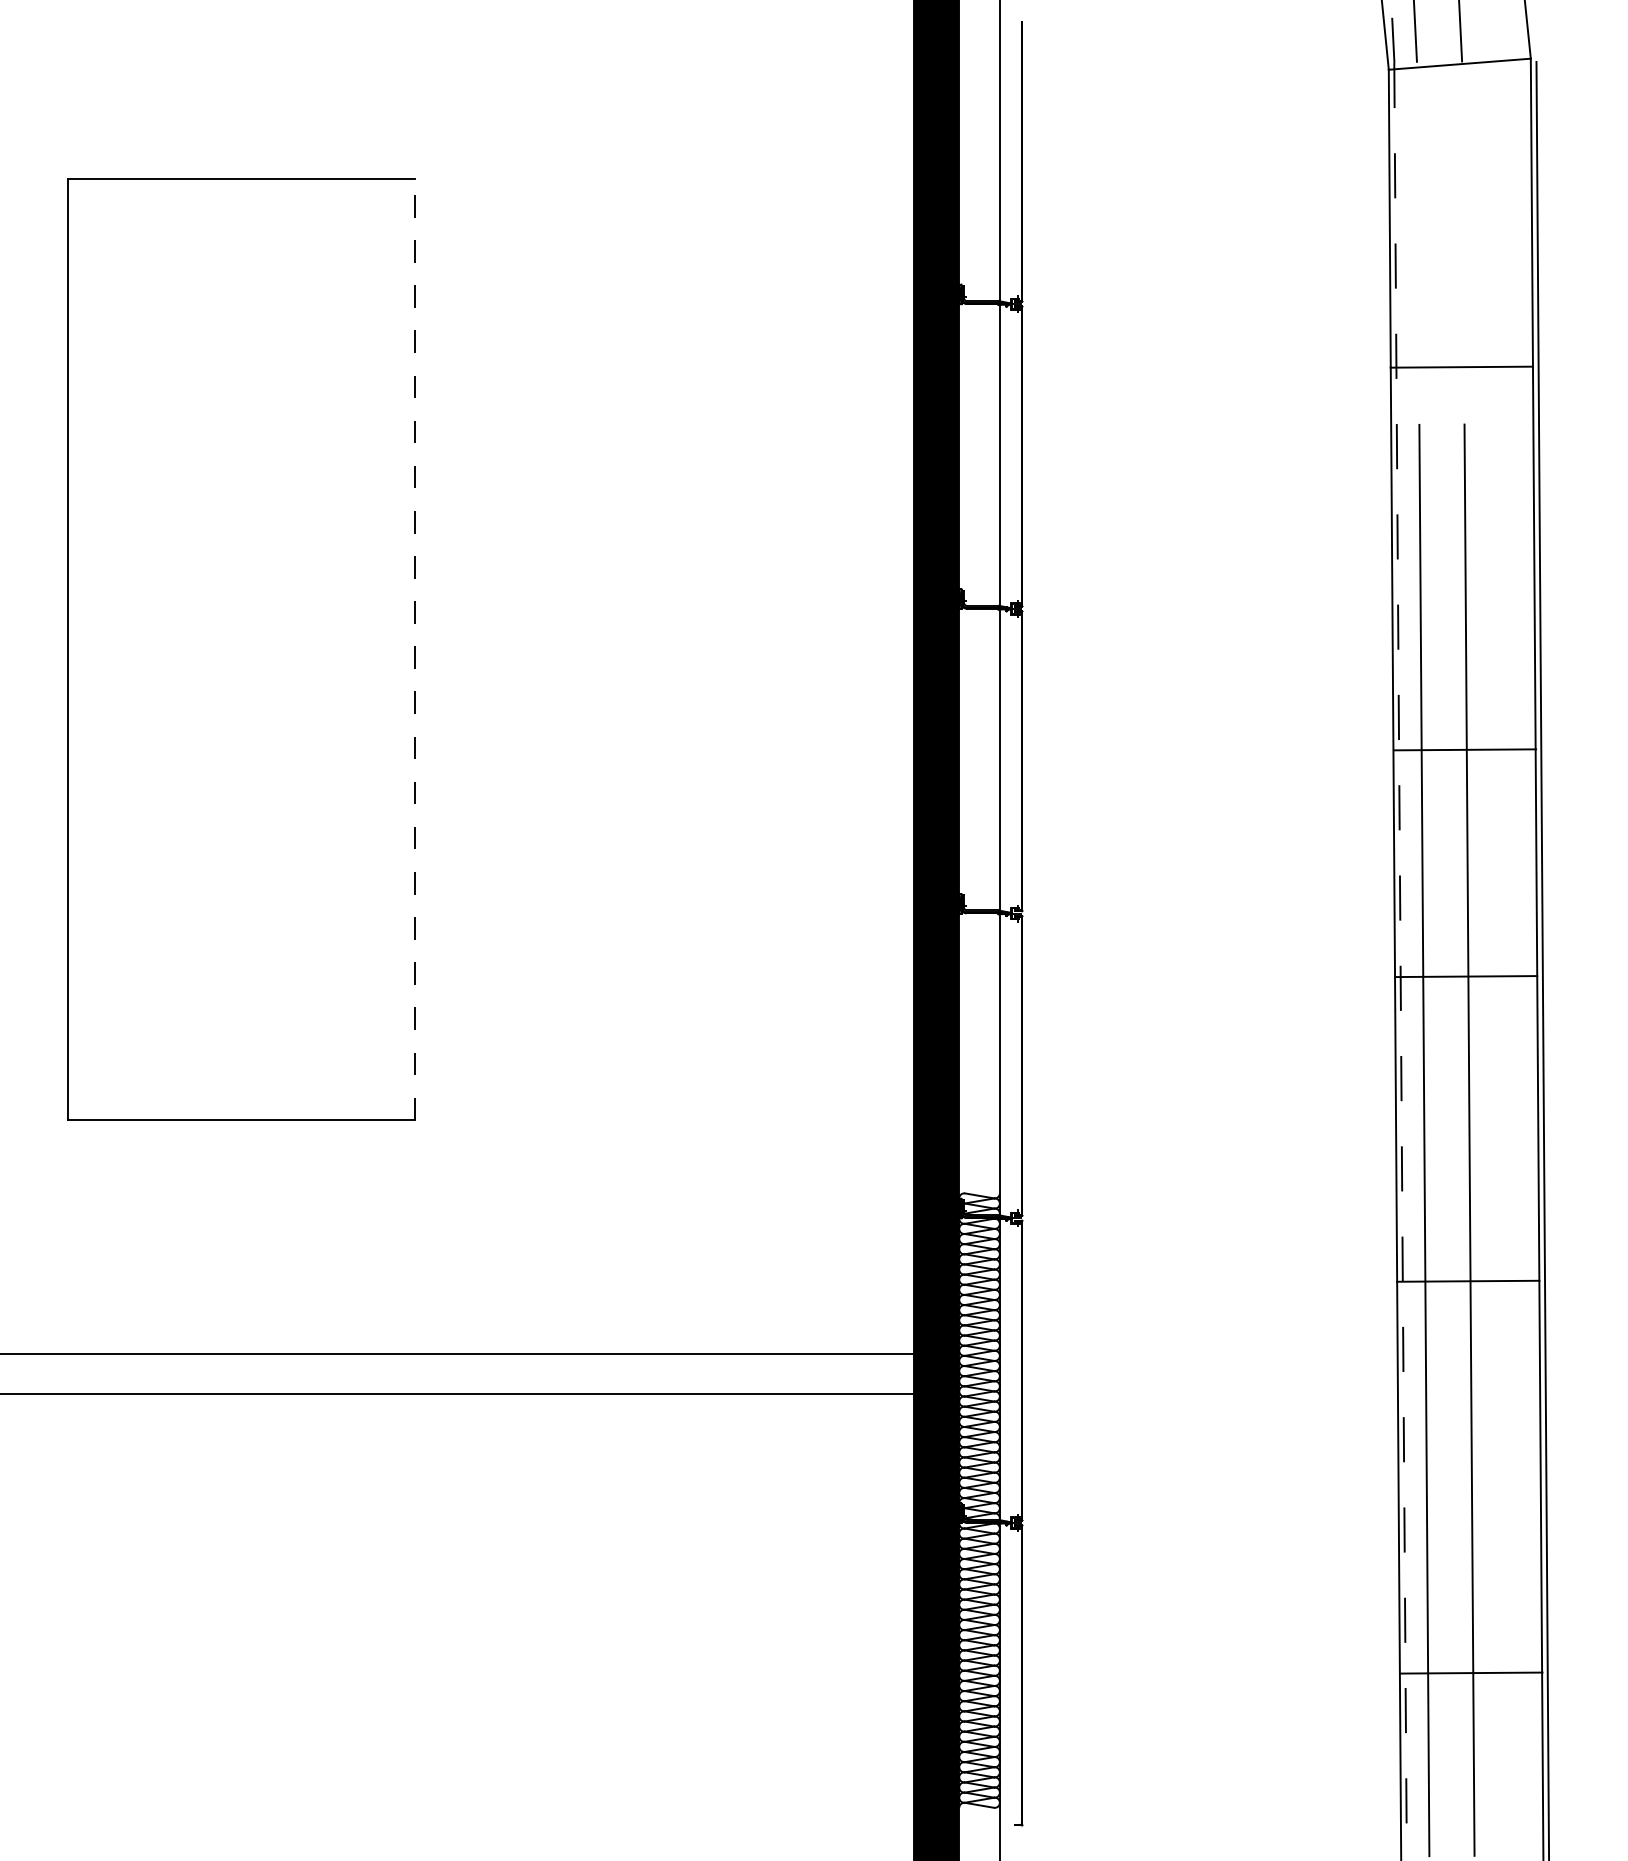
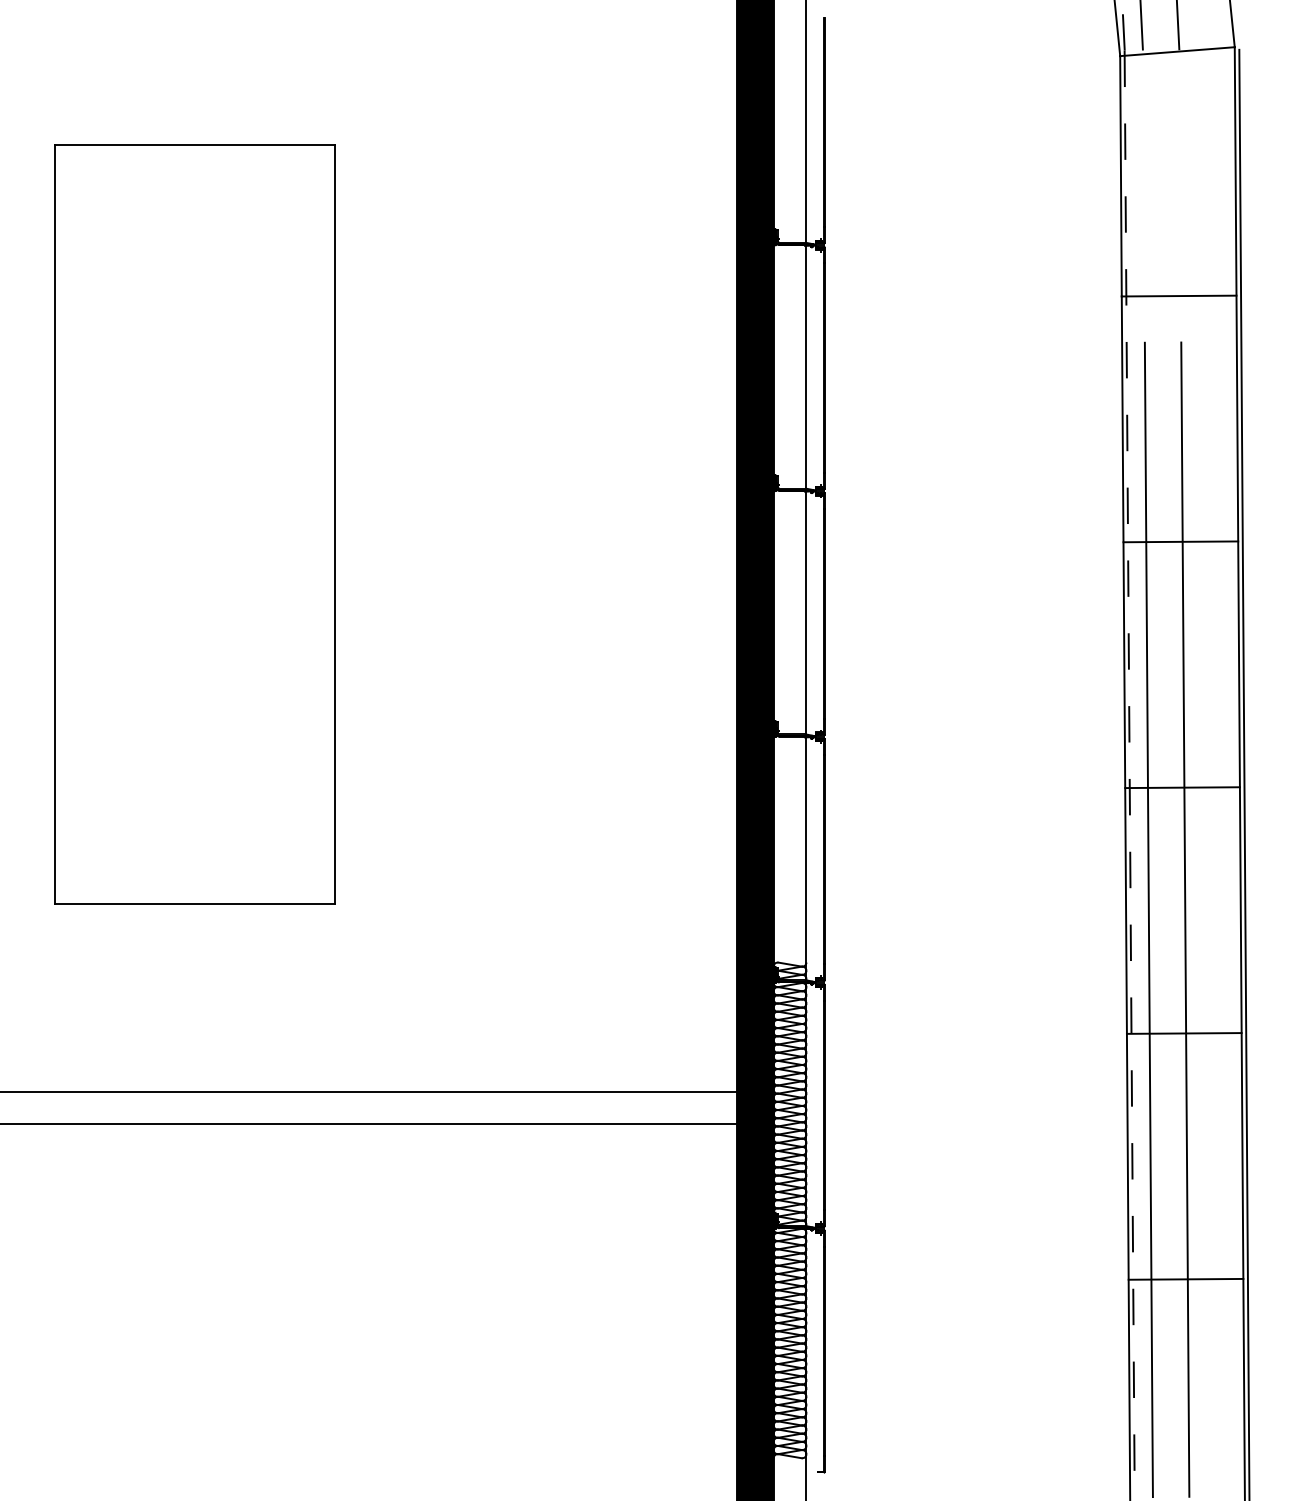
line: (414, 649) -> (334, 523), dashed -> solid
line: (1464, 749) -> (1180, 541), moved
line: (1471, 1672) -> (1186, 1278), moved

